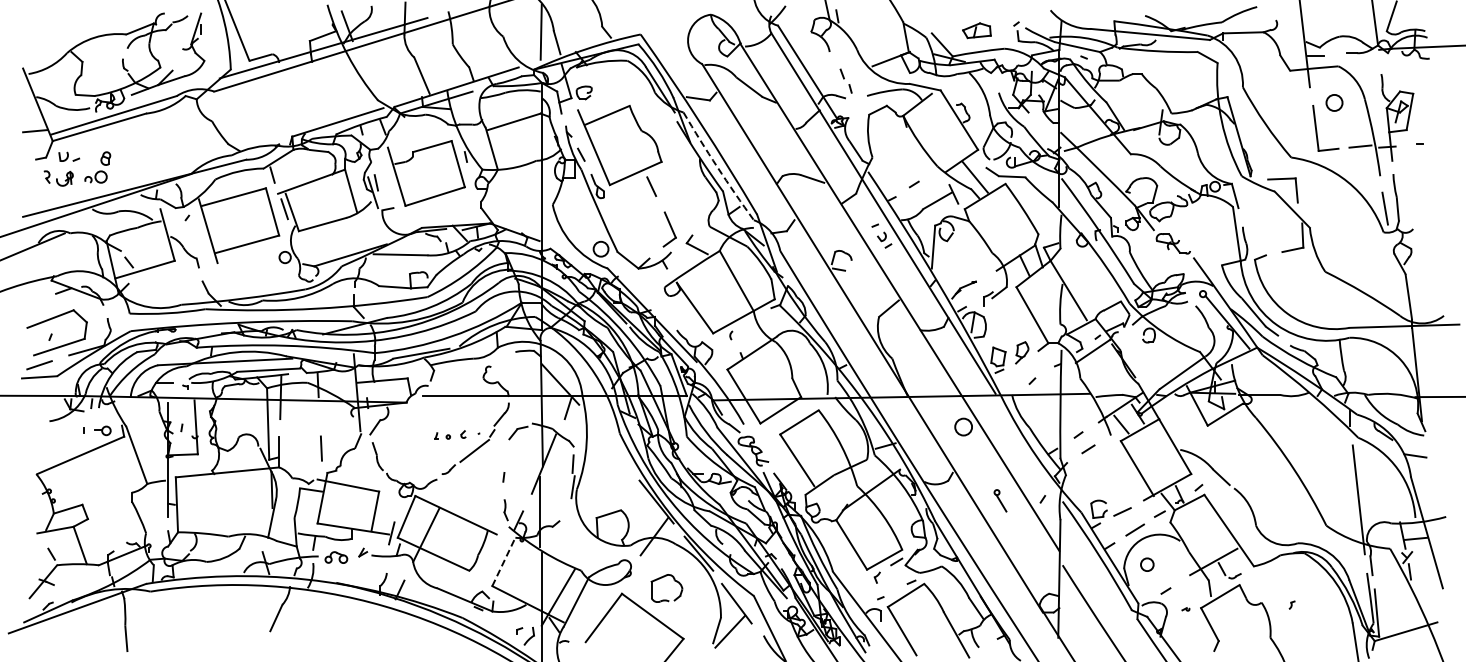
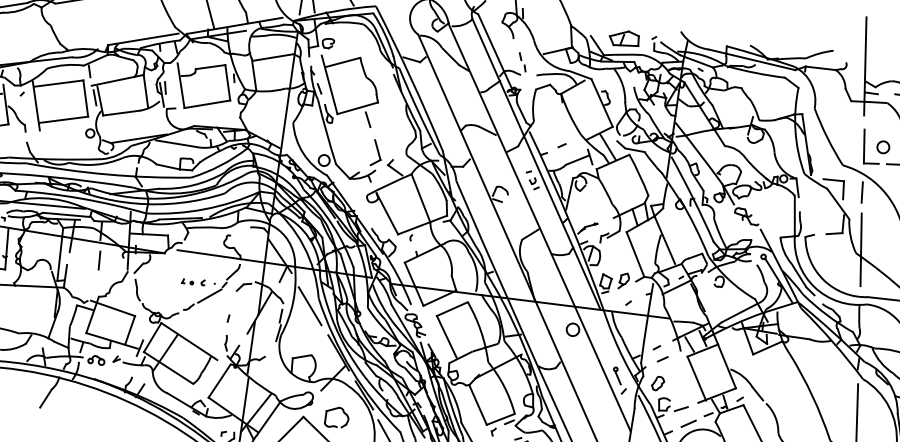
part: (976, 30) -> (624, 38), size x1.43
circle: (1334, 102) -> (883, 147), moved
arc: (717, 167) -> (418, 112), dashed -> solid
line: (1321, 189) -> (861, 192), added
line: (1331, 266) -> (861, 249), added
line: (609, 445) -> (309, 306), added
line: (321, 448) -> (99, 260), moved
part: (1086, 482) -> (657, 383), added
part: (1000, 500) -> (617, 375), moved
line: (503, 561) -> (219, 380), dashed -> solid

